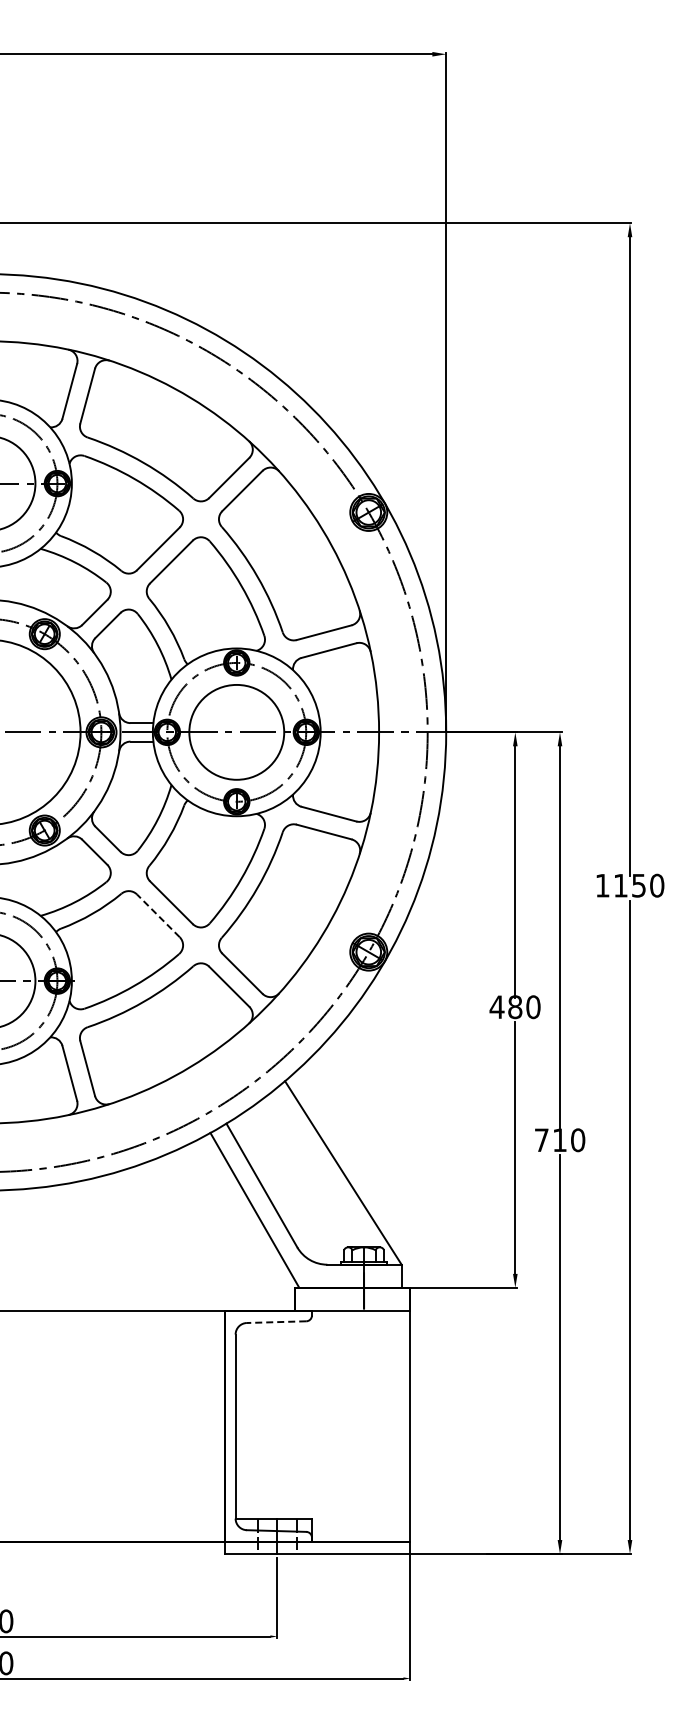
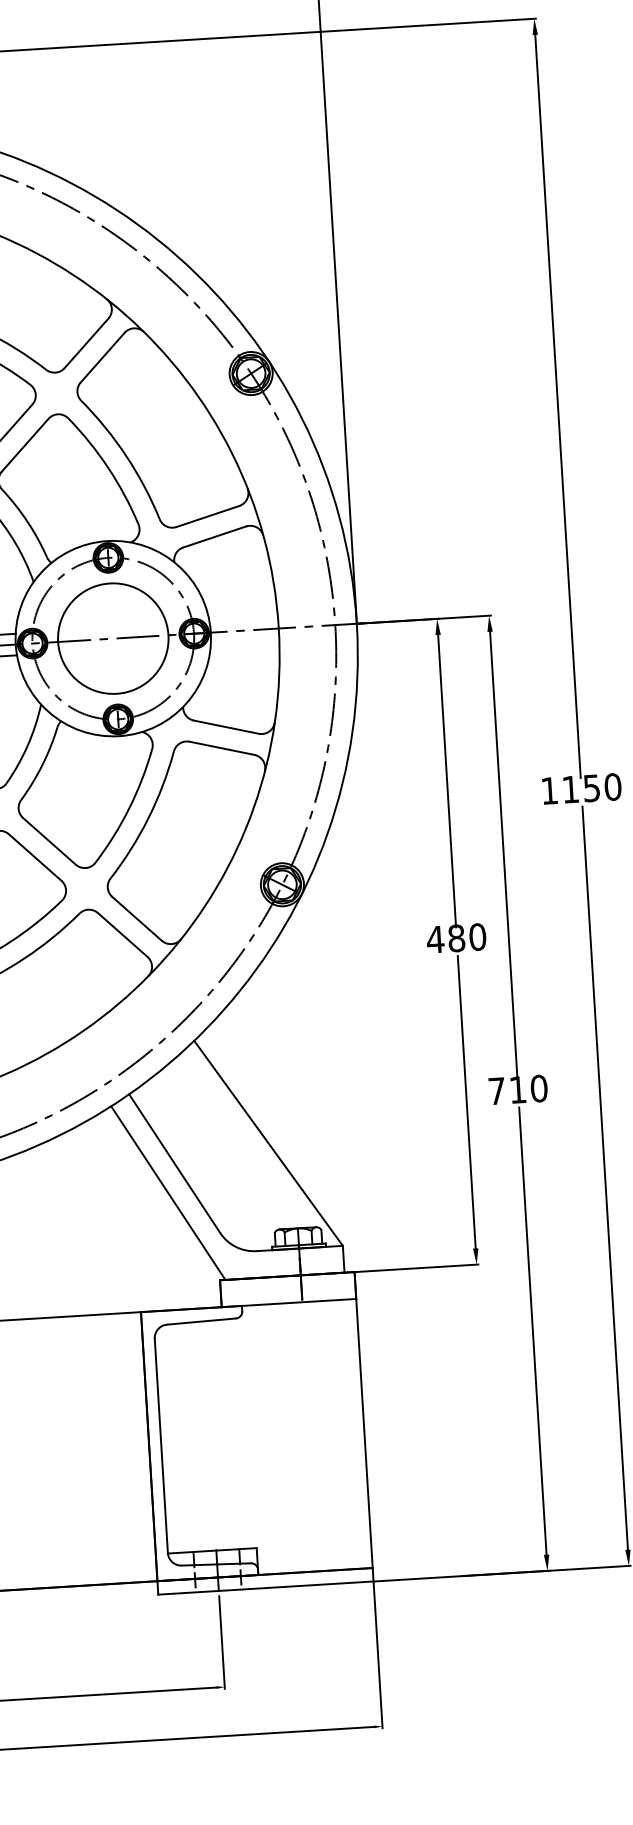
line: (158, 915) -> (35, 857), dashed -> solid
line: (276, 1322) -> (201, 1321), dashed -> solid

